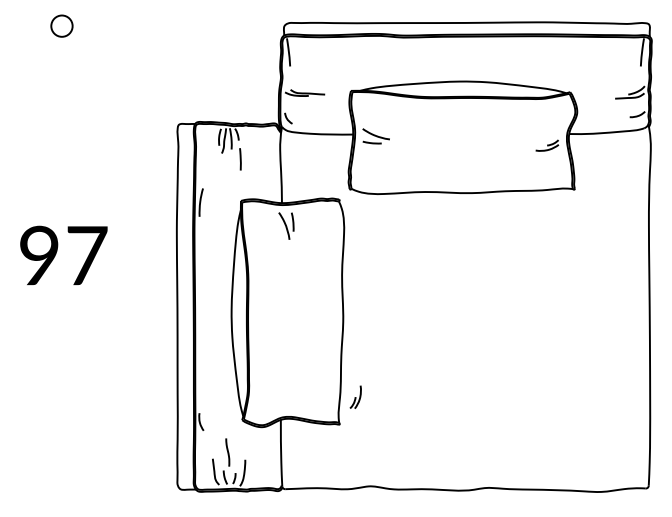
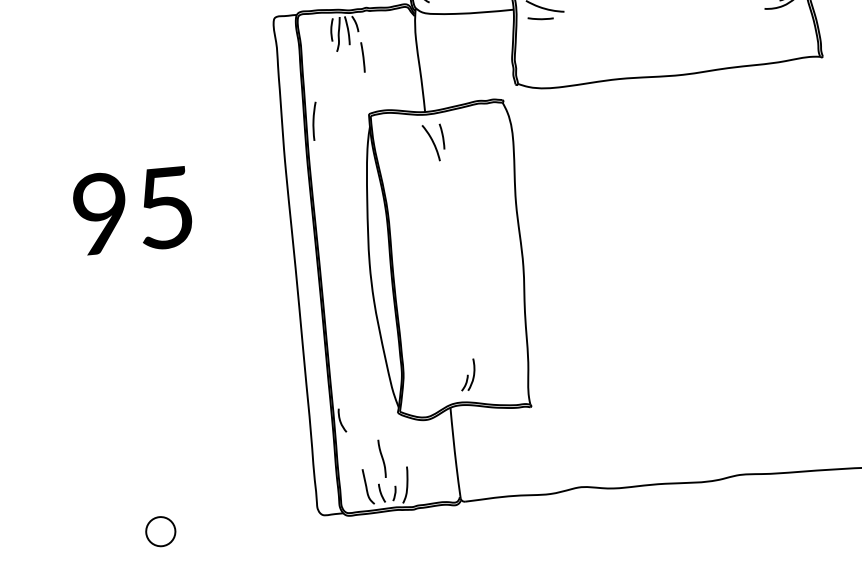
text: (87, 255) -> (166, 207), 97 -> 95
part: (355, 396) -> (467, 374), moved
circle: (61, 490) -> (160, 531), added

